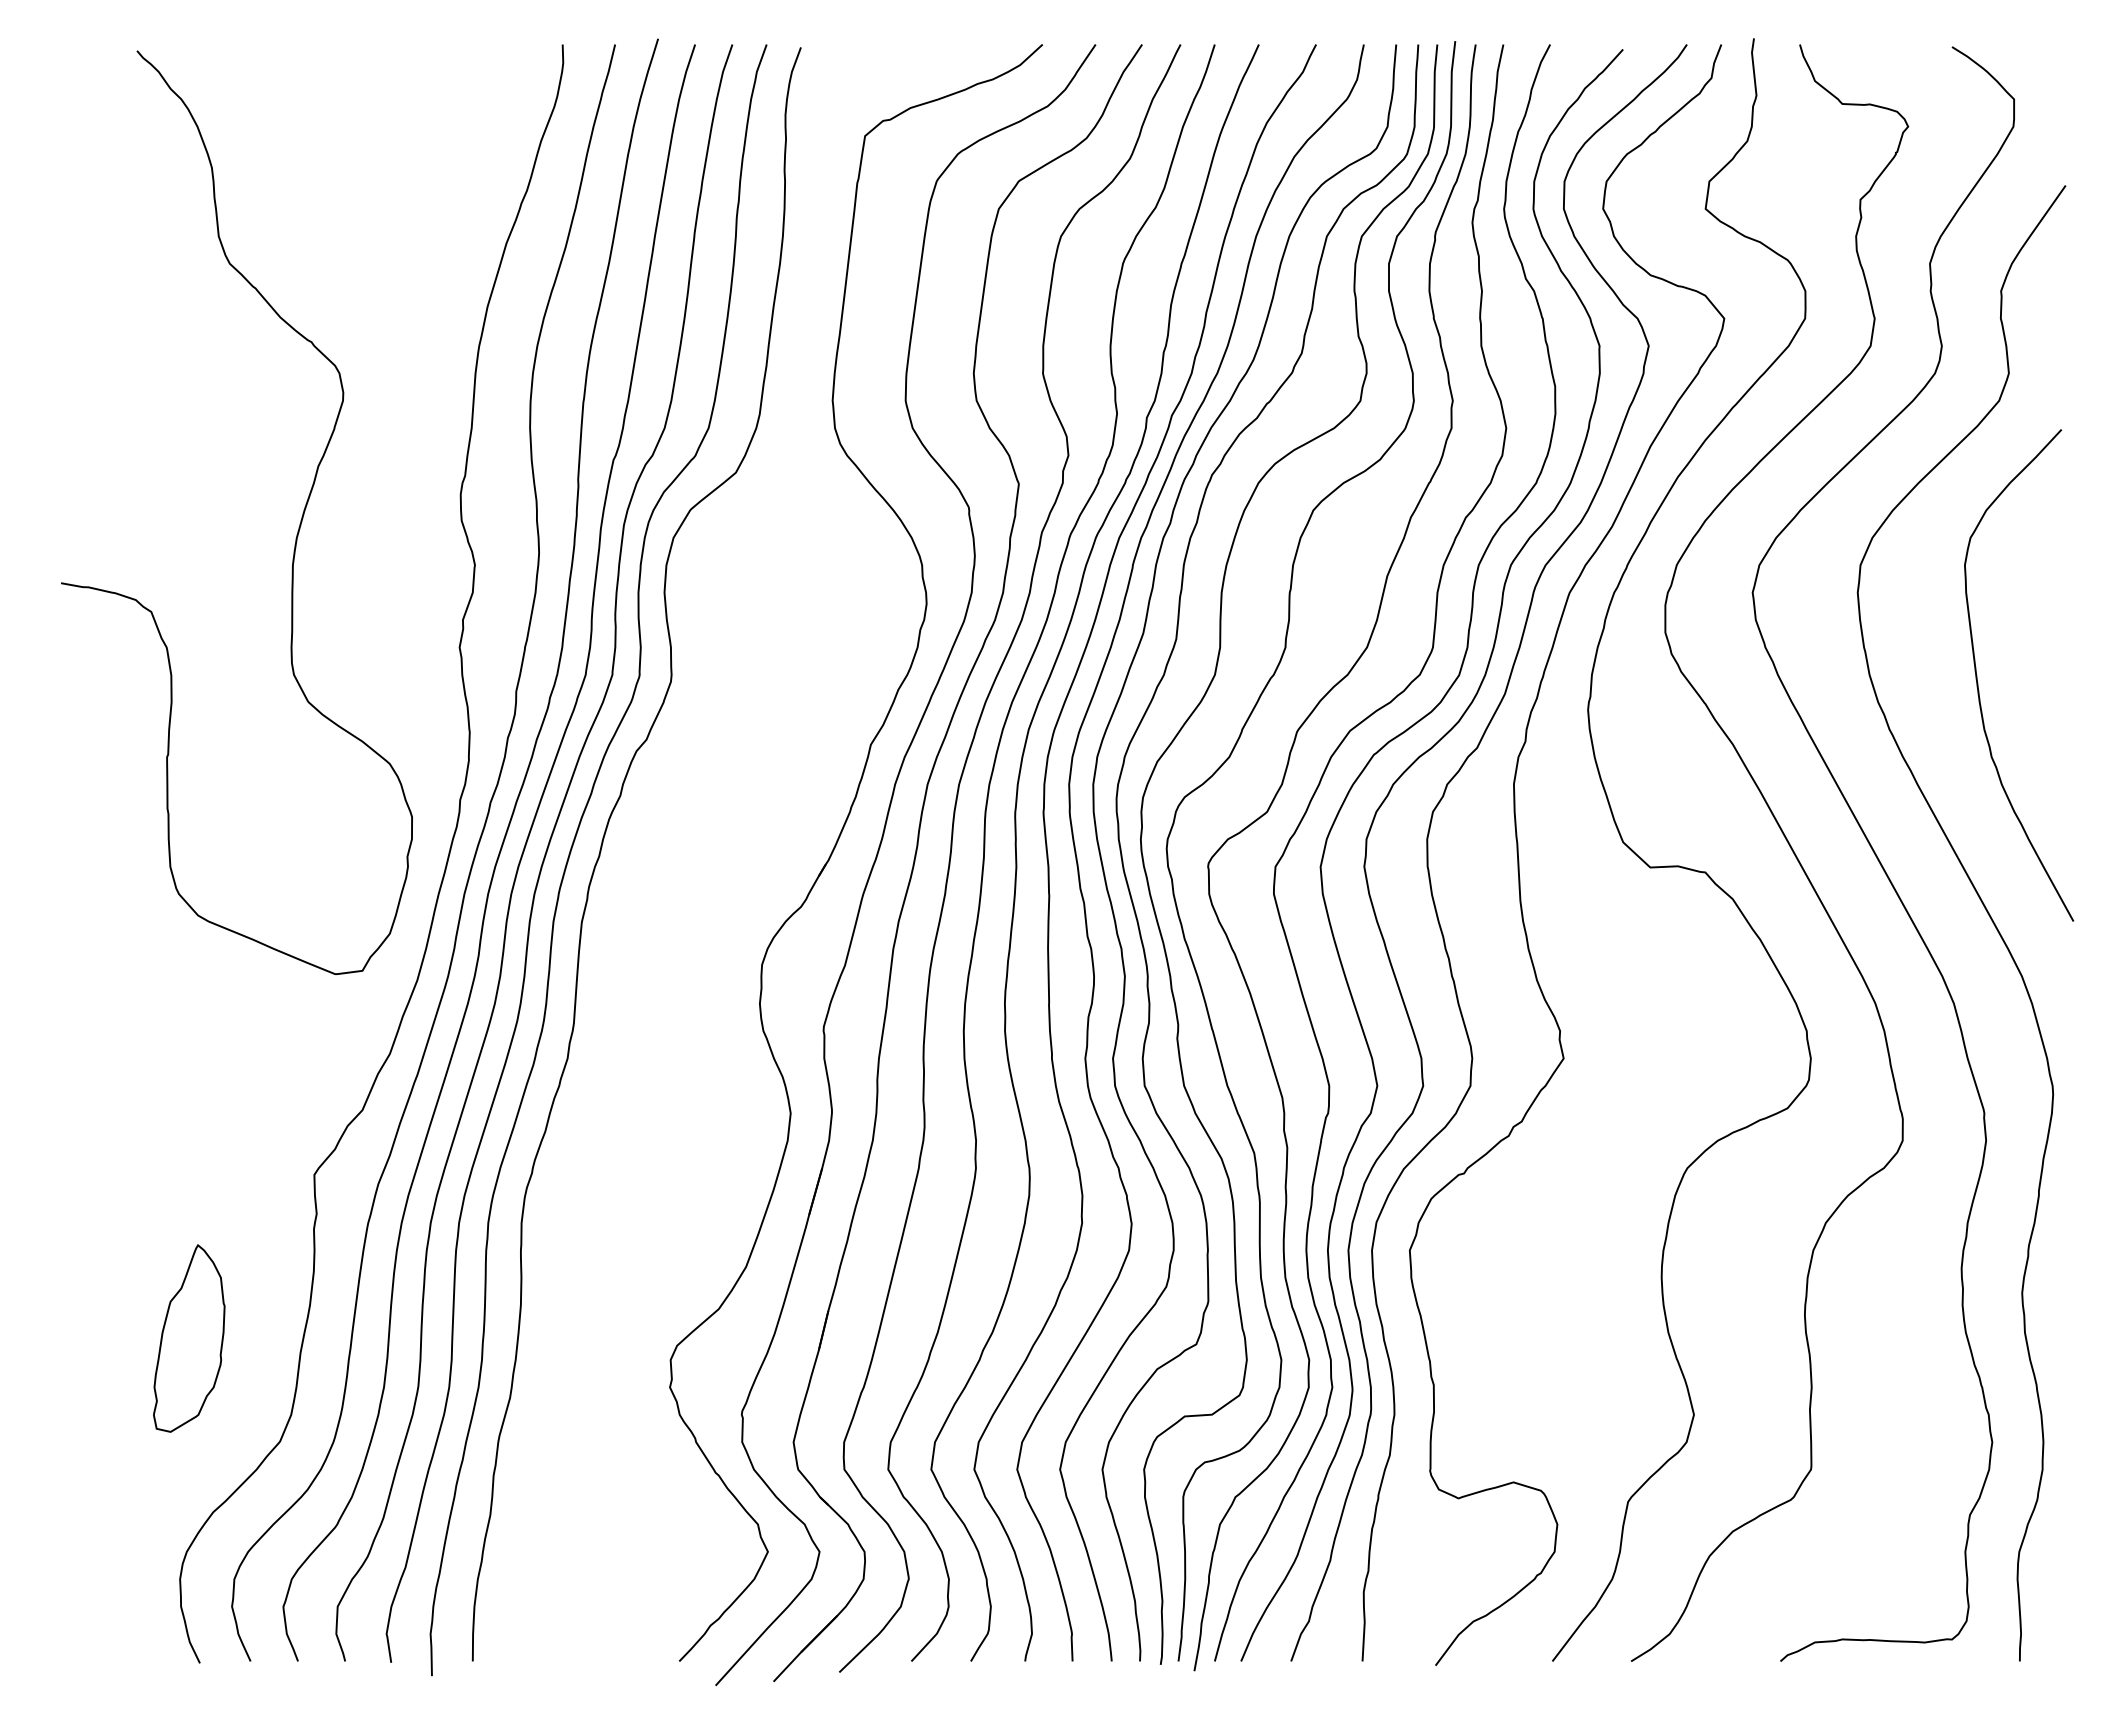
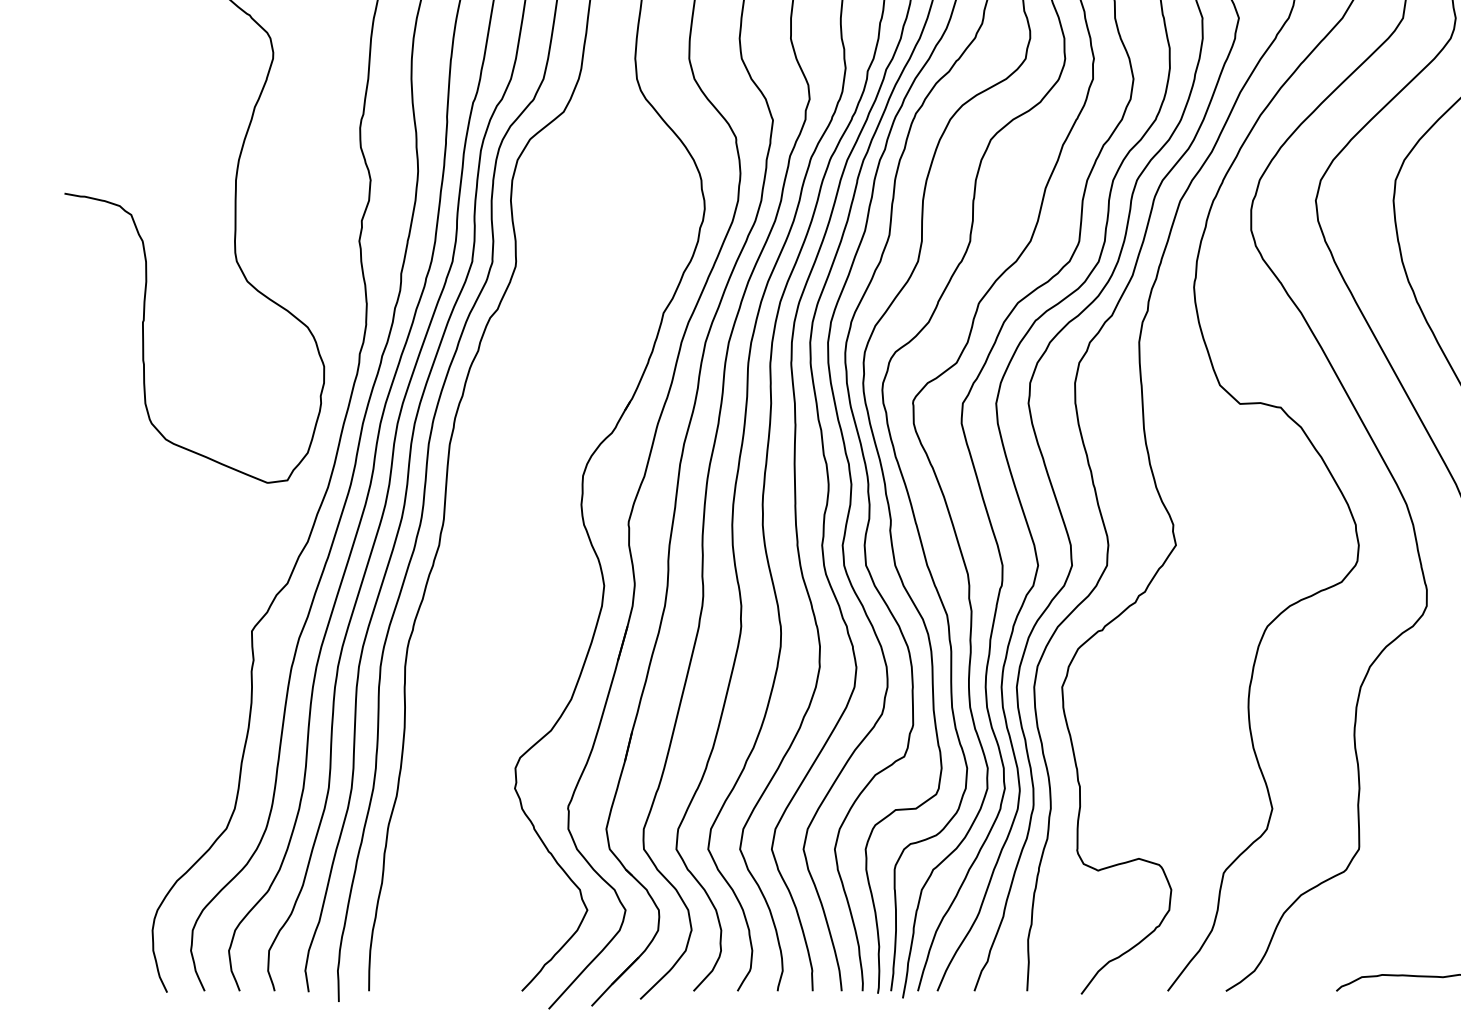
part: (189, 1338) -> (159, 752), removed

